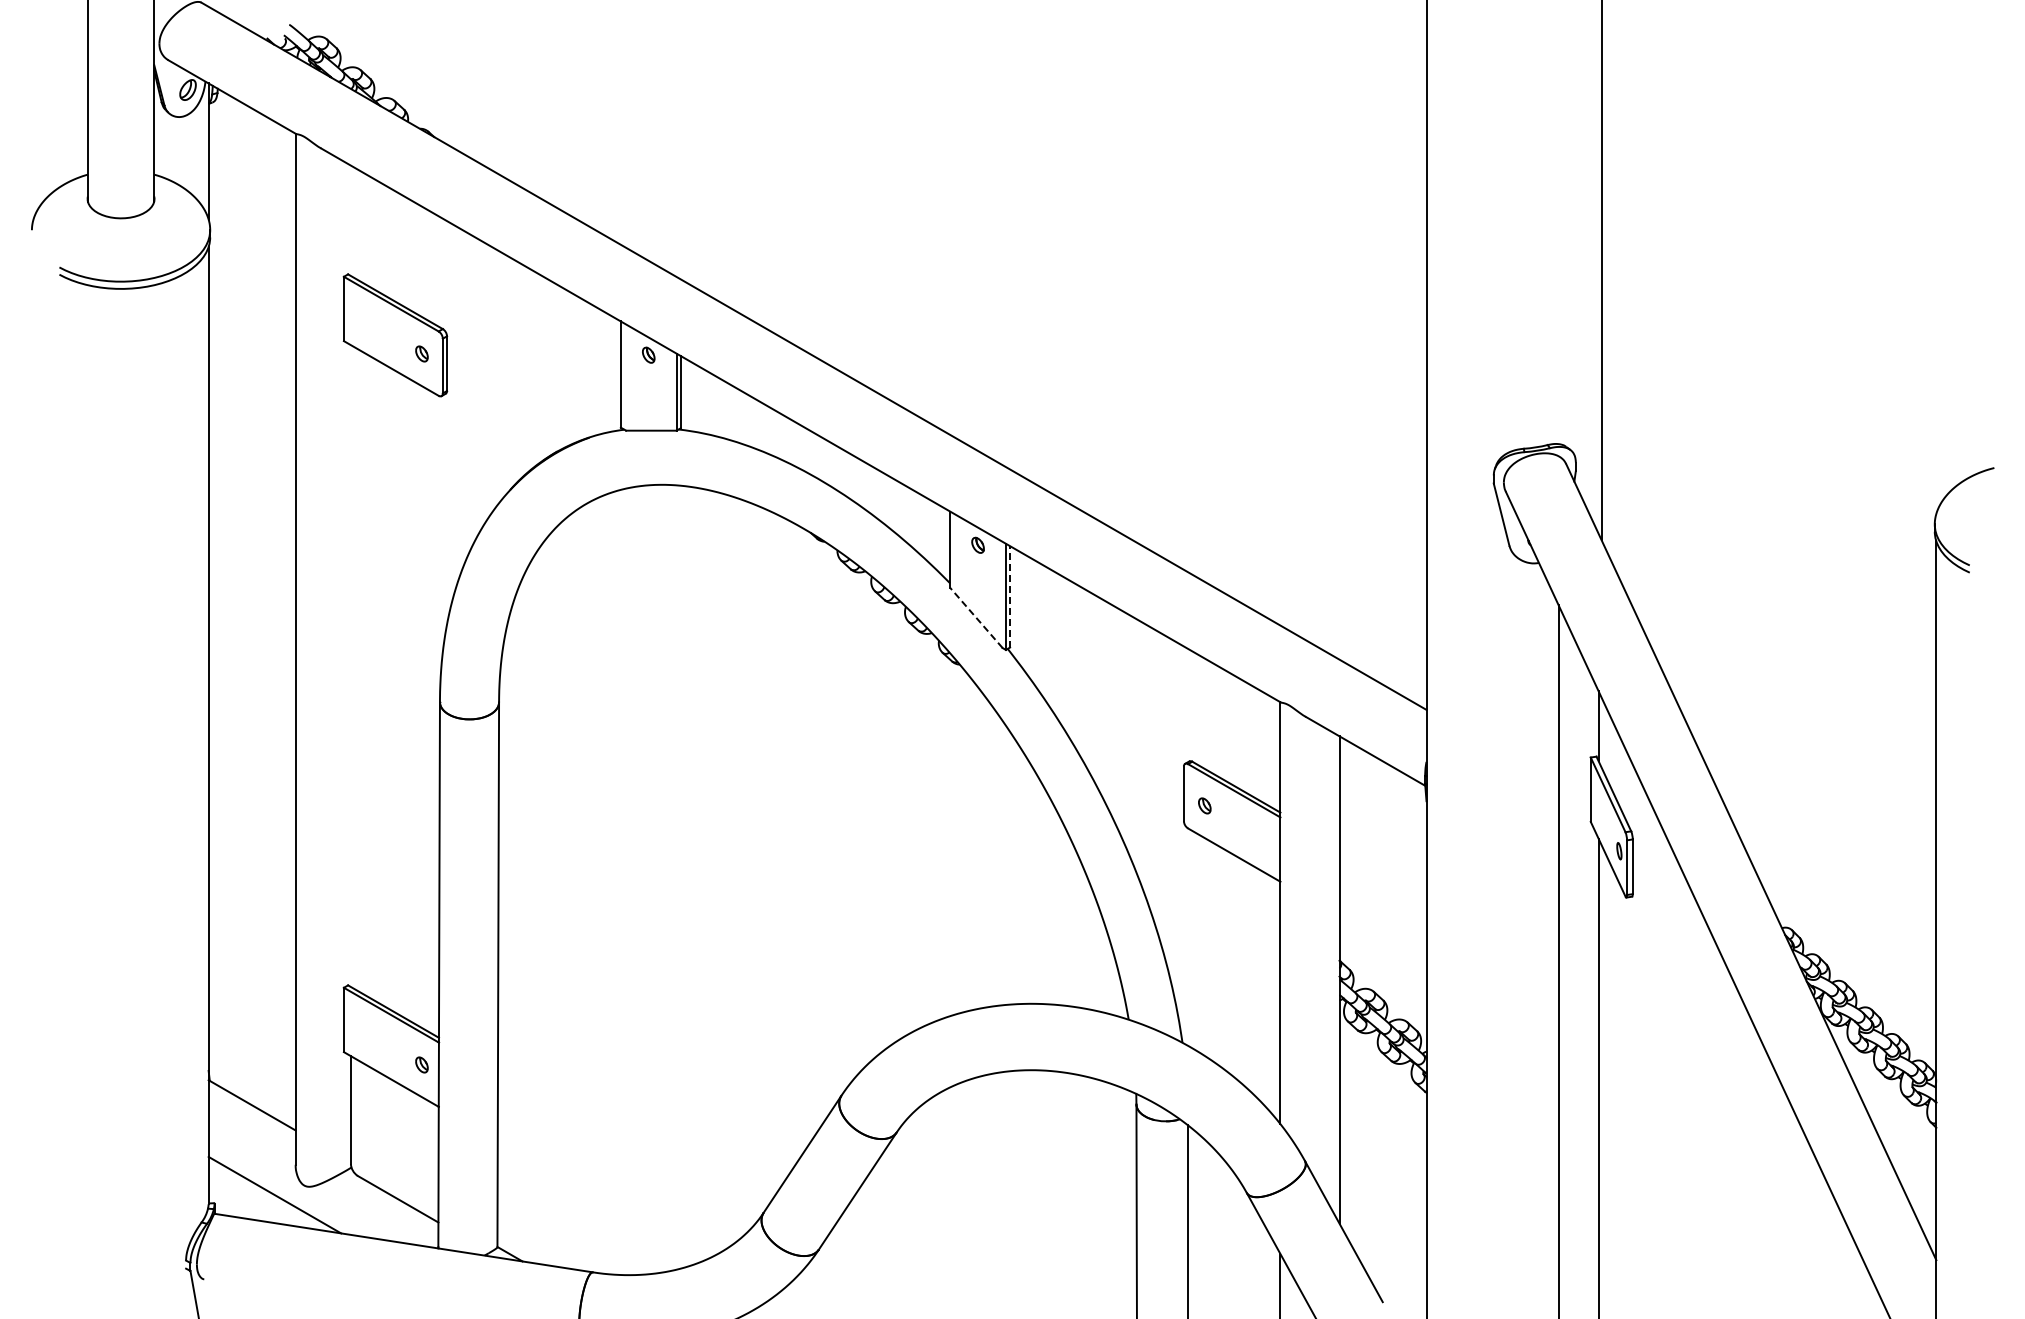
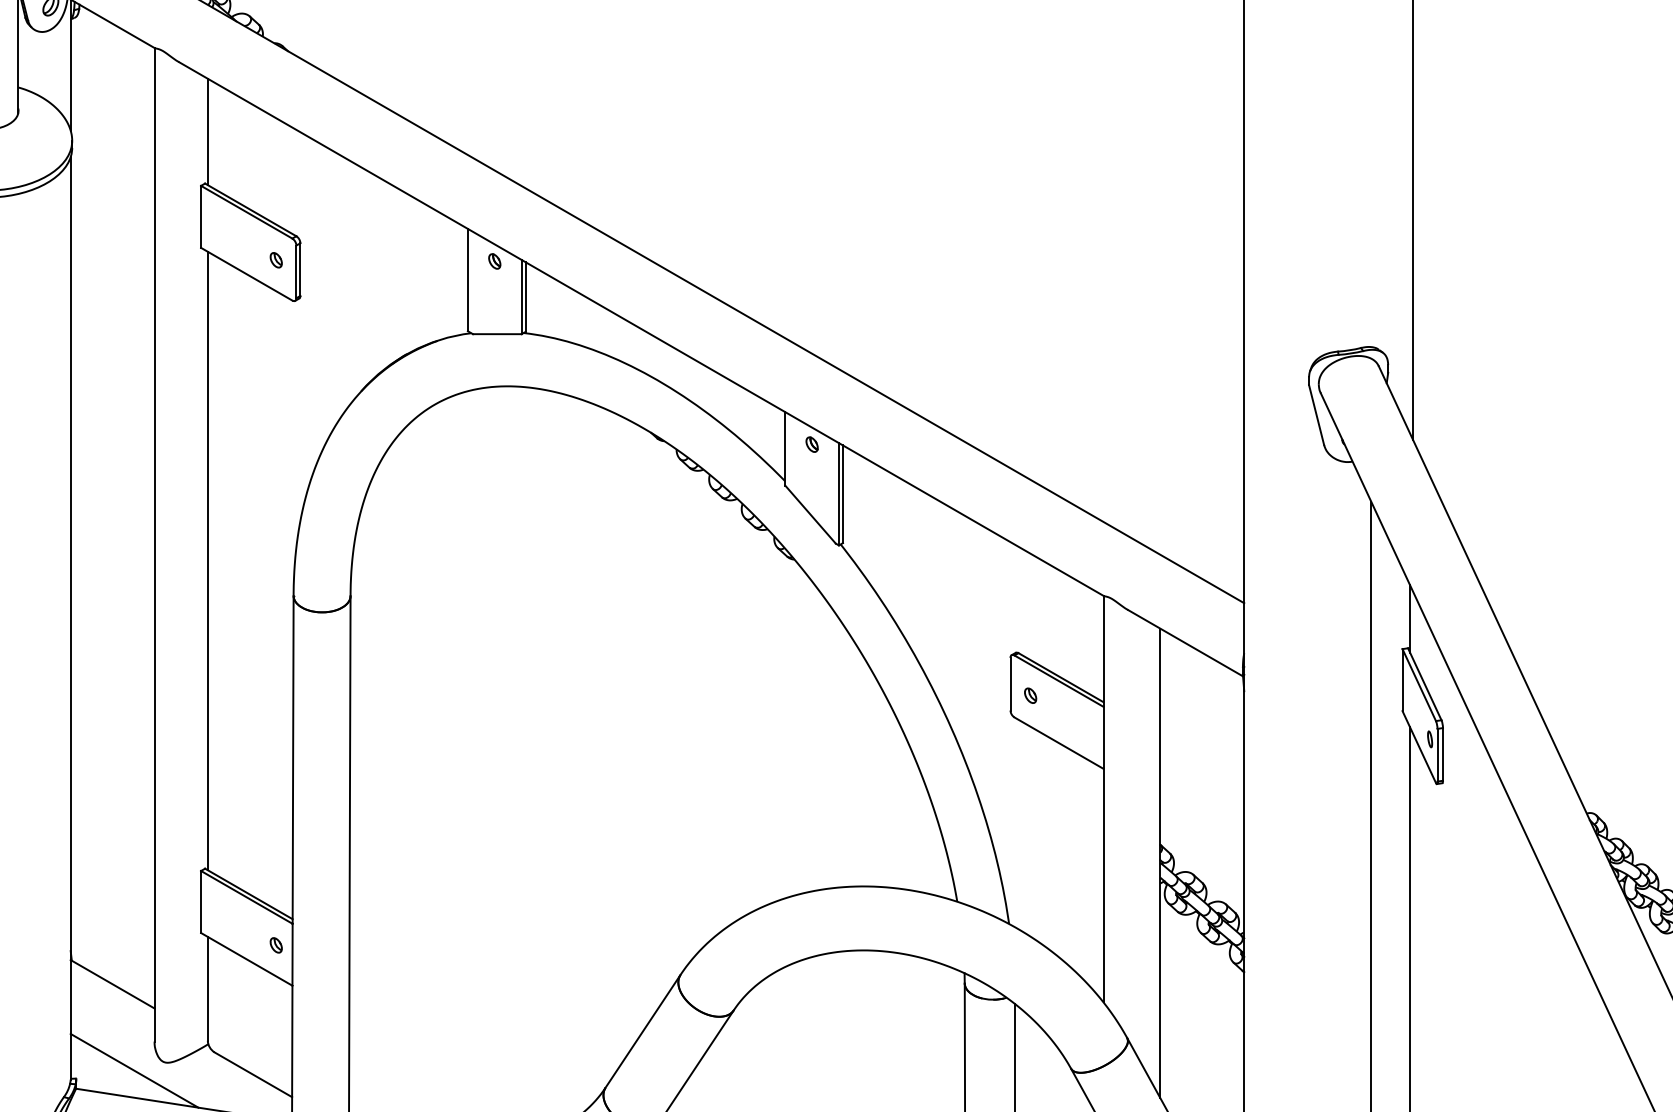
line: (350, 220) -> (207, 131), added
line: (1010, 596) -> (843, 493), dashed -> solid
line: (976, 617) -> (810, 514), dashed -> solid
line: (350, 666) -> (207, 561), added

